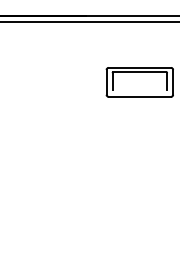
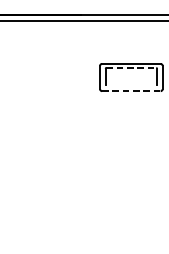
line: (139, 72) -> (131, 68), solid -> dashed
line: (140, 96) -> (131, 90), solid -> dashed

